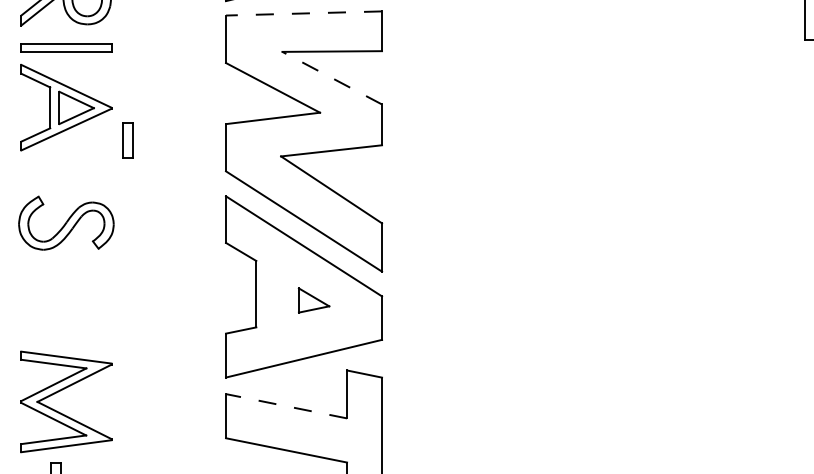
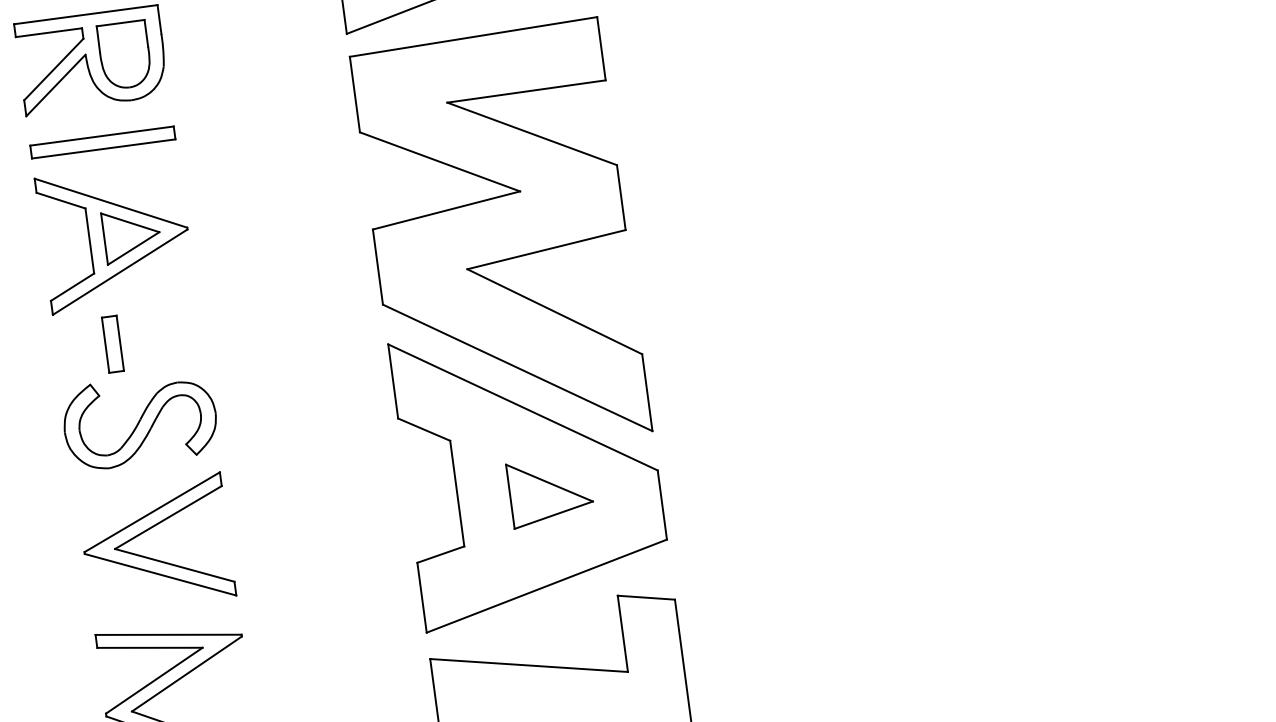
line: (303, 13) -> (472, 37), dashed -> solid
line: (331, 77) -> (530, 132), dashed -> solid
part: (127, 140) -> (112, 344), moved
part: (63, 291) -> (149, 530), added
part: (313, 300) -> (549, 491), size x1.67
line: (286, 406) -> (529, 665), dashed -> solid

